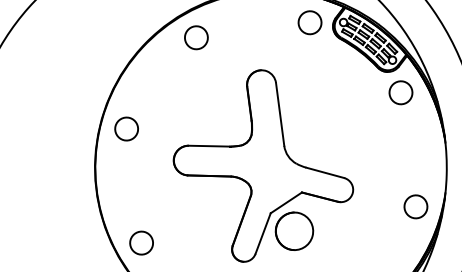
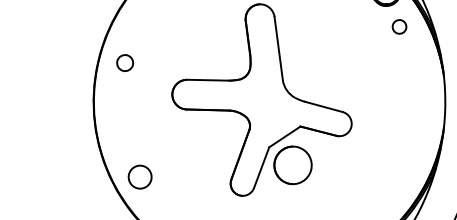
part: (400, 92) -> (399, 26), size x0.6
part: (126, 128) -> (125, 62), size x0.7
part: (415, 206) -> (414, 140), removed

